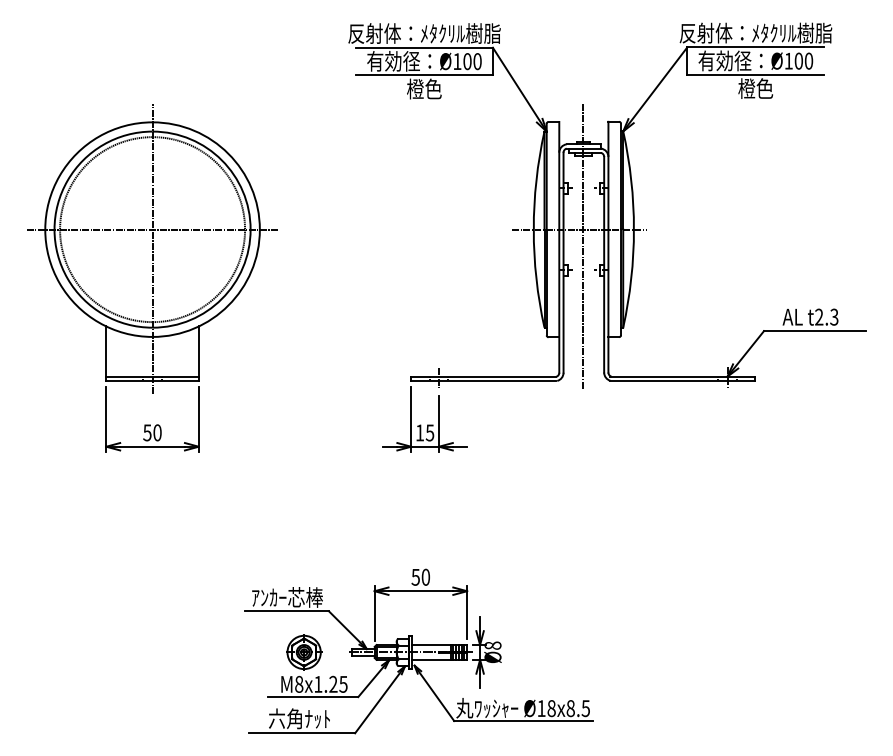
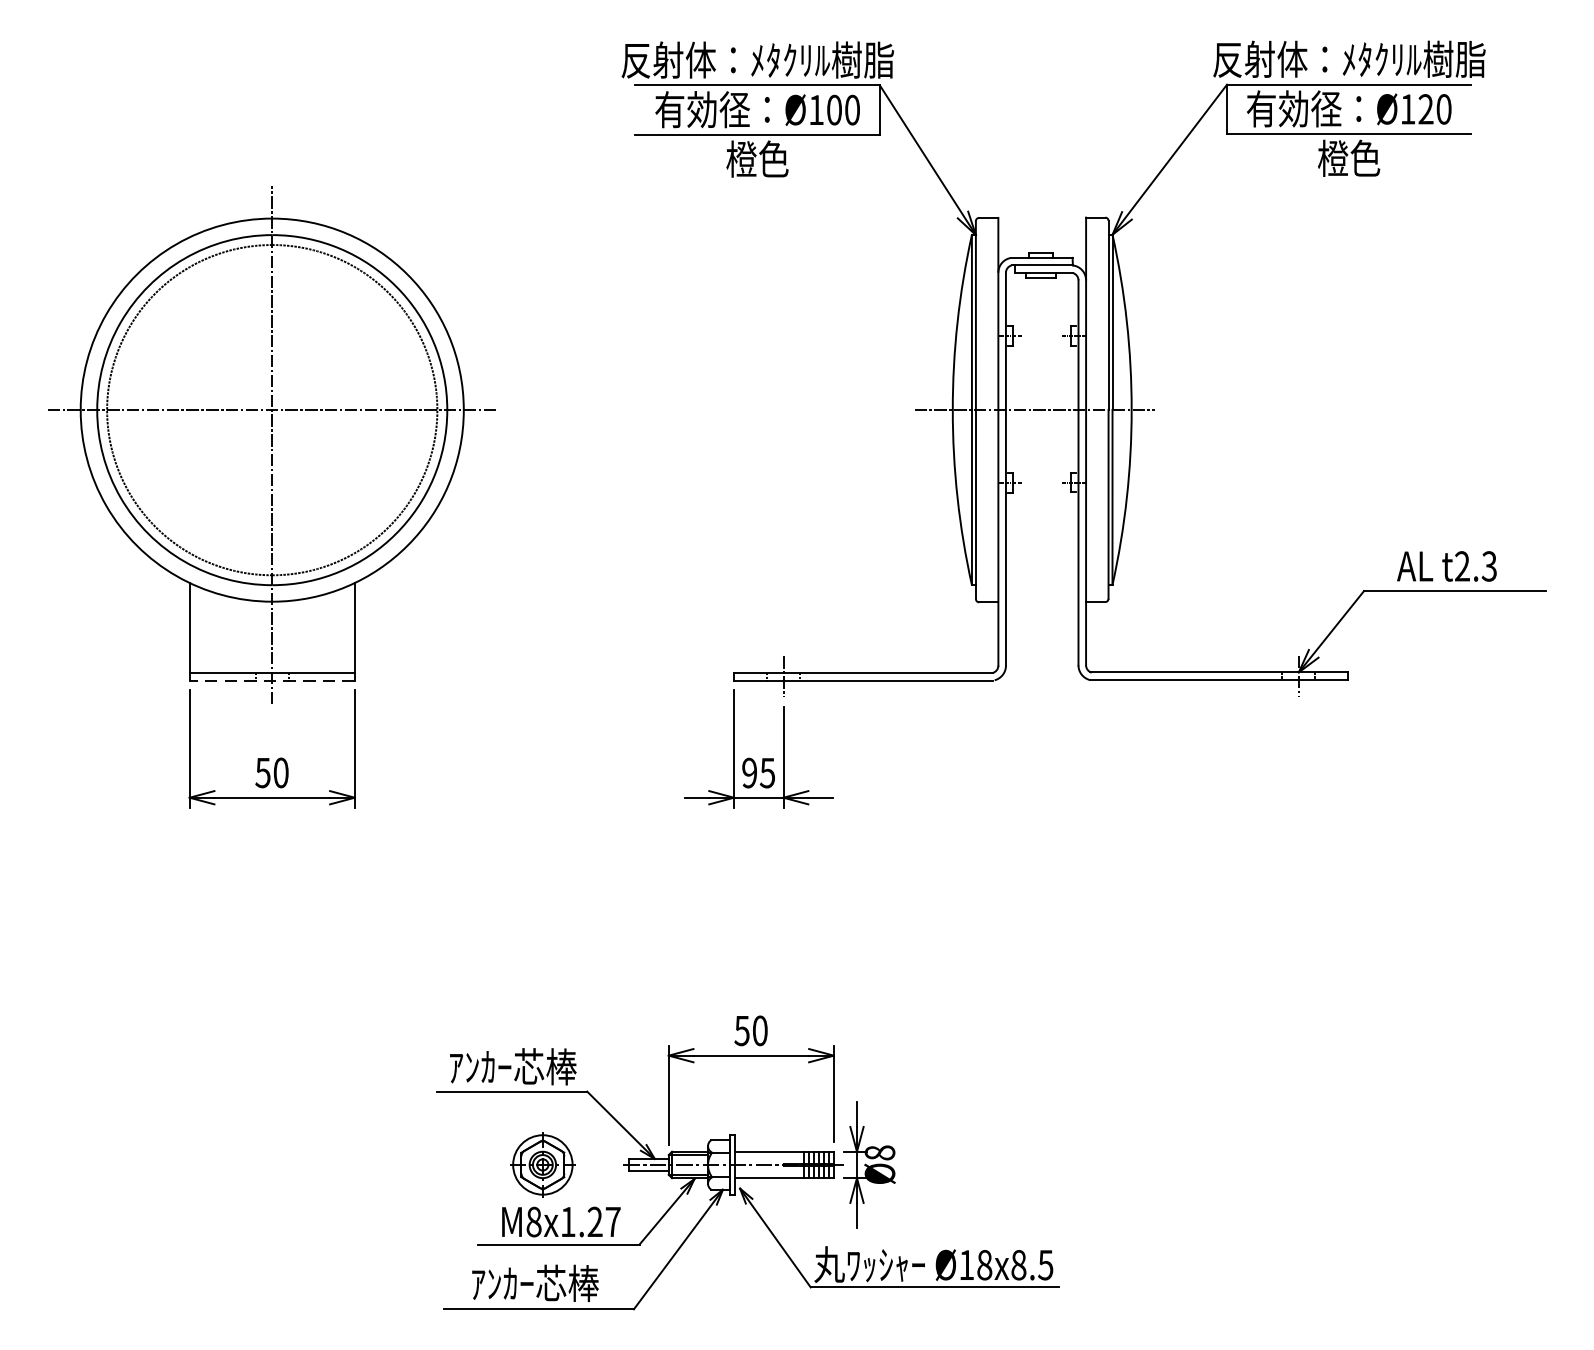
text: (798, 60) -> (1425, 108), Ø100 -> Ø120
line: (583, 245) -> (1041, 438), removed
line: (152, 381) -> (272, 681), solid -> dashed
text: (419, 432) -> (748, 772), 15 -> 95
text: (343, 684) -> (613, 1222), M8x1.25 -> M8x1.27
text: (299, 718) -> (534, 1282), 六角ﾅｯﾄ -> ｱﾝｶｰ芯棒

